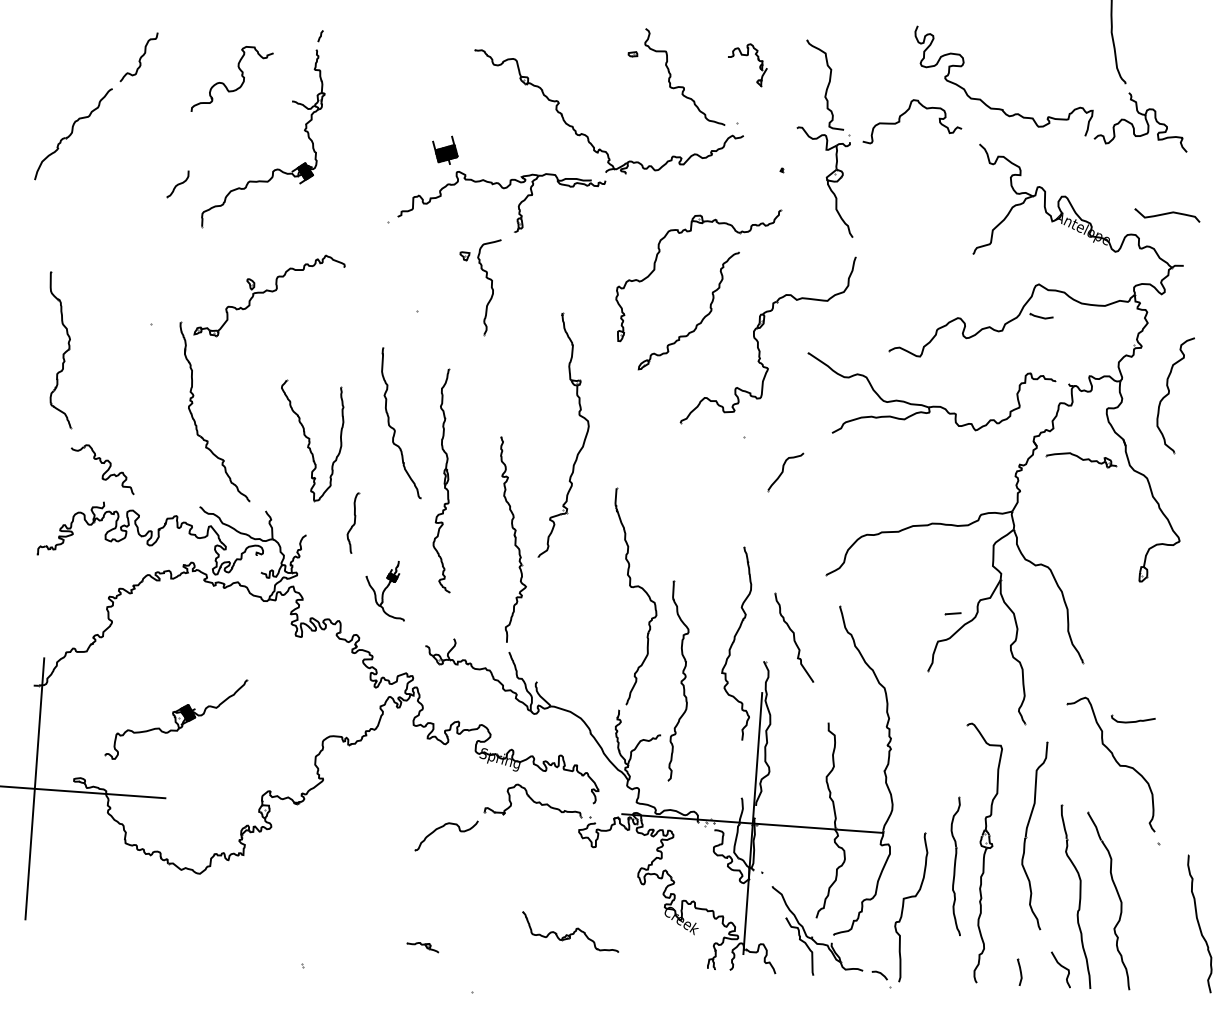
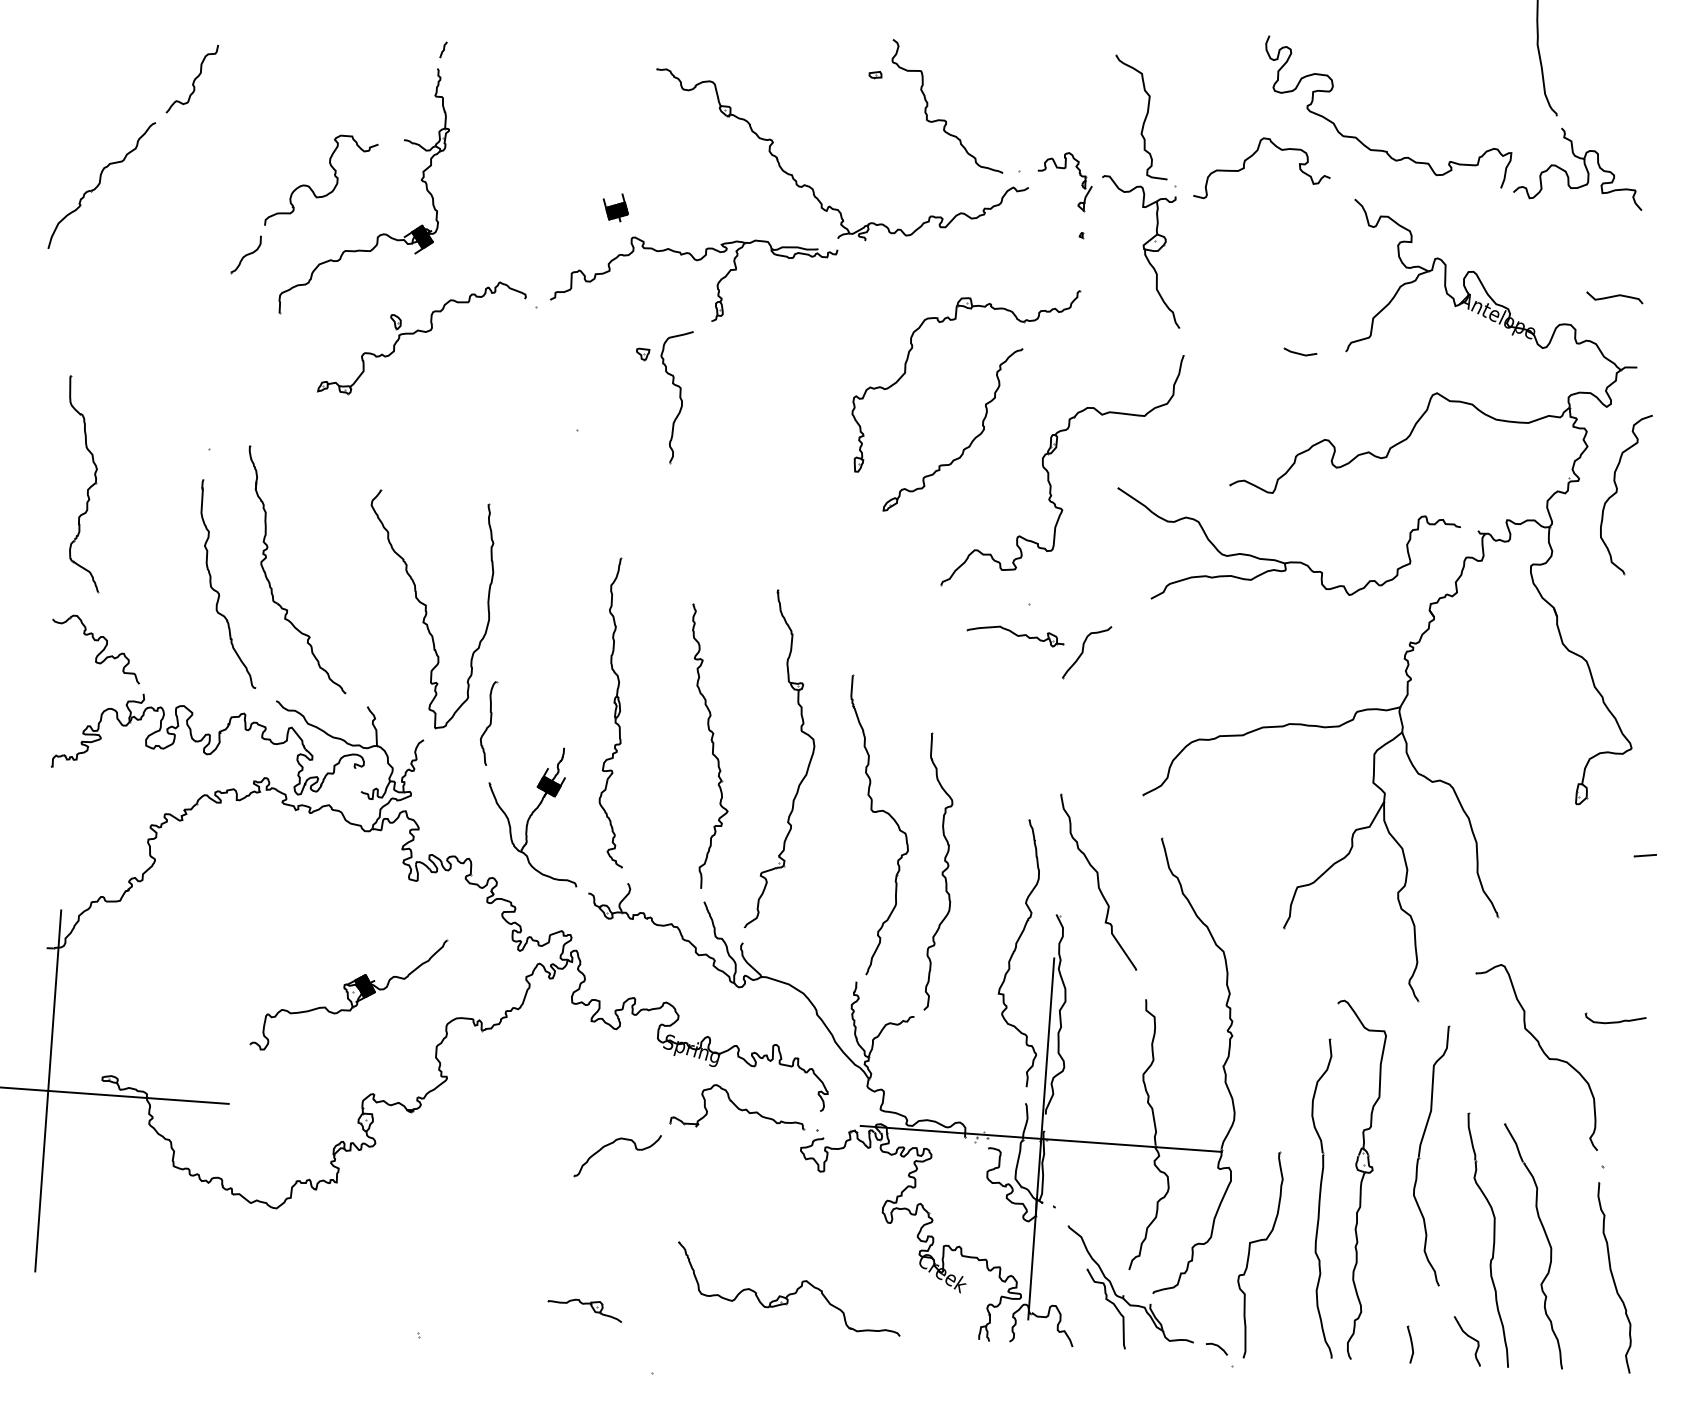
part: (747, 56) -> (1064, 169), moved
curve: (224, 83) -> (310, 186), moved
part: (444, 150) -> (615, 207), size x0.71
part: (1167, 215) -> (1614, 297), size x0.62
part: (269, 296) -> (421, 338), moved
part: (1041, 315) -> (1300, 351), moved
part: (1169, 393) -> (1617, 492), moved
part: (394, 428) -> (218, 591), moved
part: (312, 440) -> (432, 609), size x1.43
part: (583, 440) -> (807, 766), moved
part: (1081, 460) -> (1015, 636), moved
part: (102, 469) -> (95, 649), moved
part: (441, 480) -> (610, 712), moved
part: (384, 591) -> (532, 817), size x1.67
line: (952, 613) -> (1644, 855), moved
part: (794, 637) -> (1098, 881), size x1.43
part: (736, 643) -> (1018, 953), moved
part: (678, 680) -> (938, 871), moved
part: (176, 719) -> (348, 994), moved
part: (1133, 719) -> (1615, 1018), moved
part: (955, 866) -> (1321, 1198), size x1.67
curve: (1199, 923) -> (1613, 1277), moved
part: (570, 931) -> (789, 1288), size x1.67
part: (422, 947) -> (584, 1310), size x1.67

